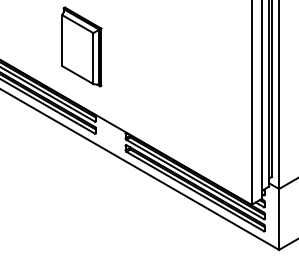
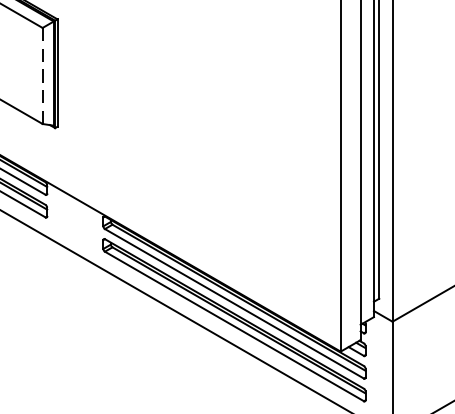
line: (93, 58) -> (42, 75), solid -> dashed

